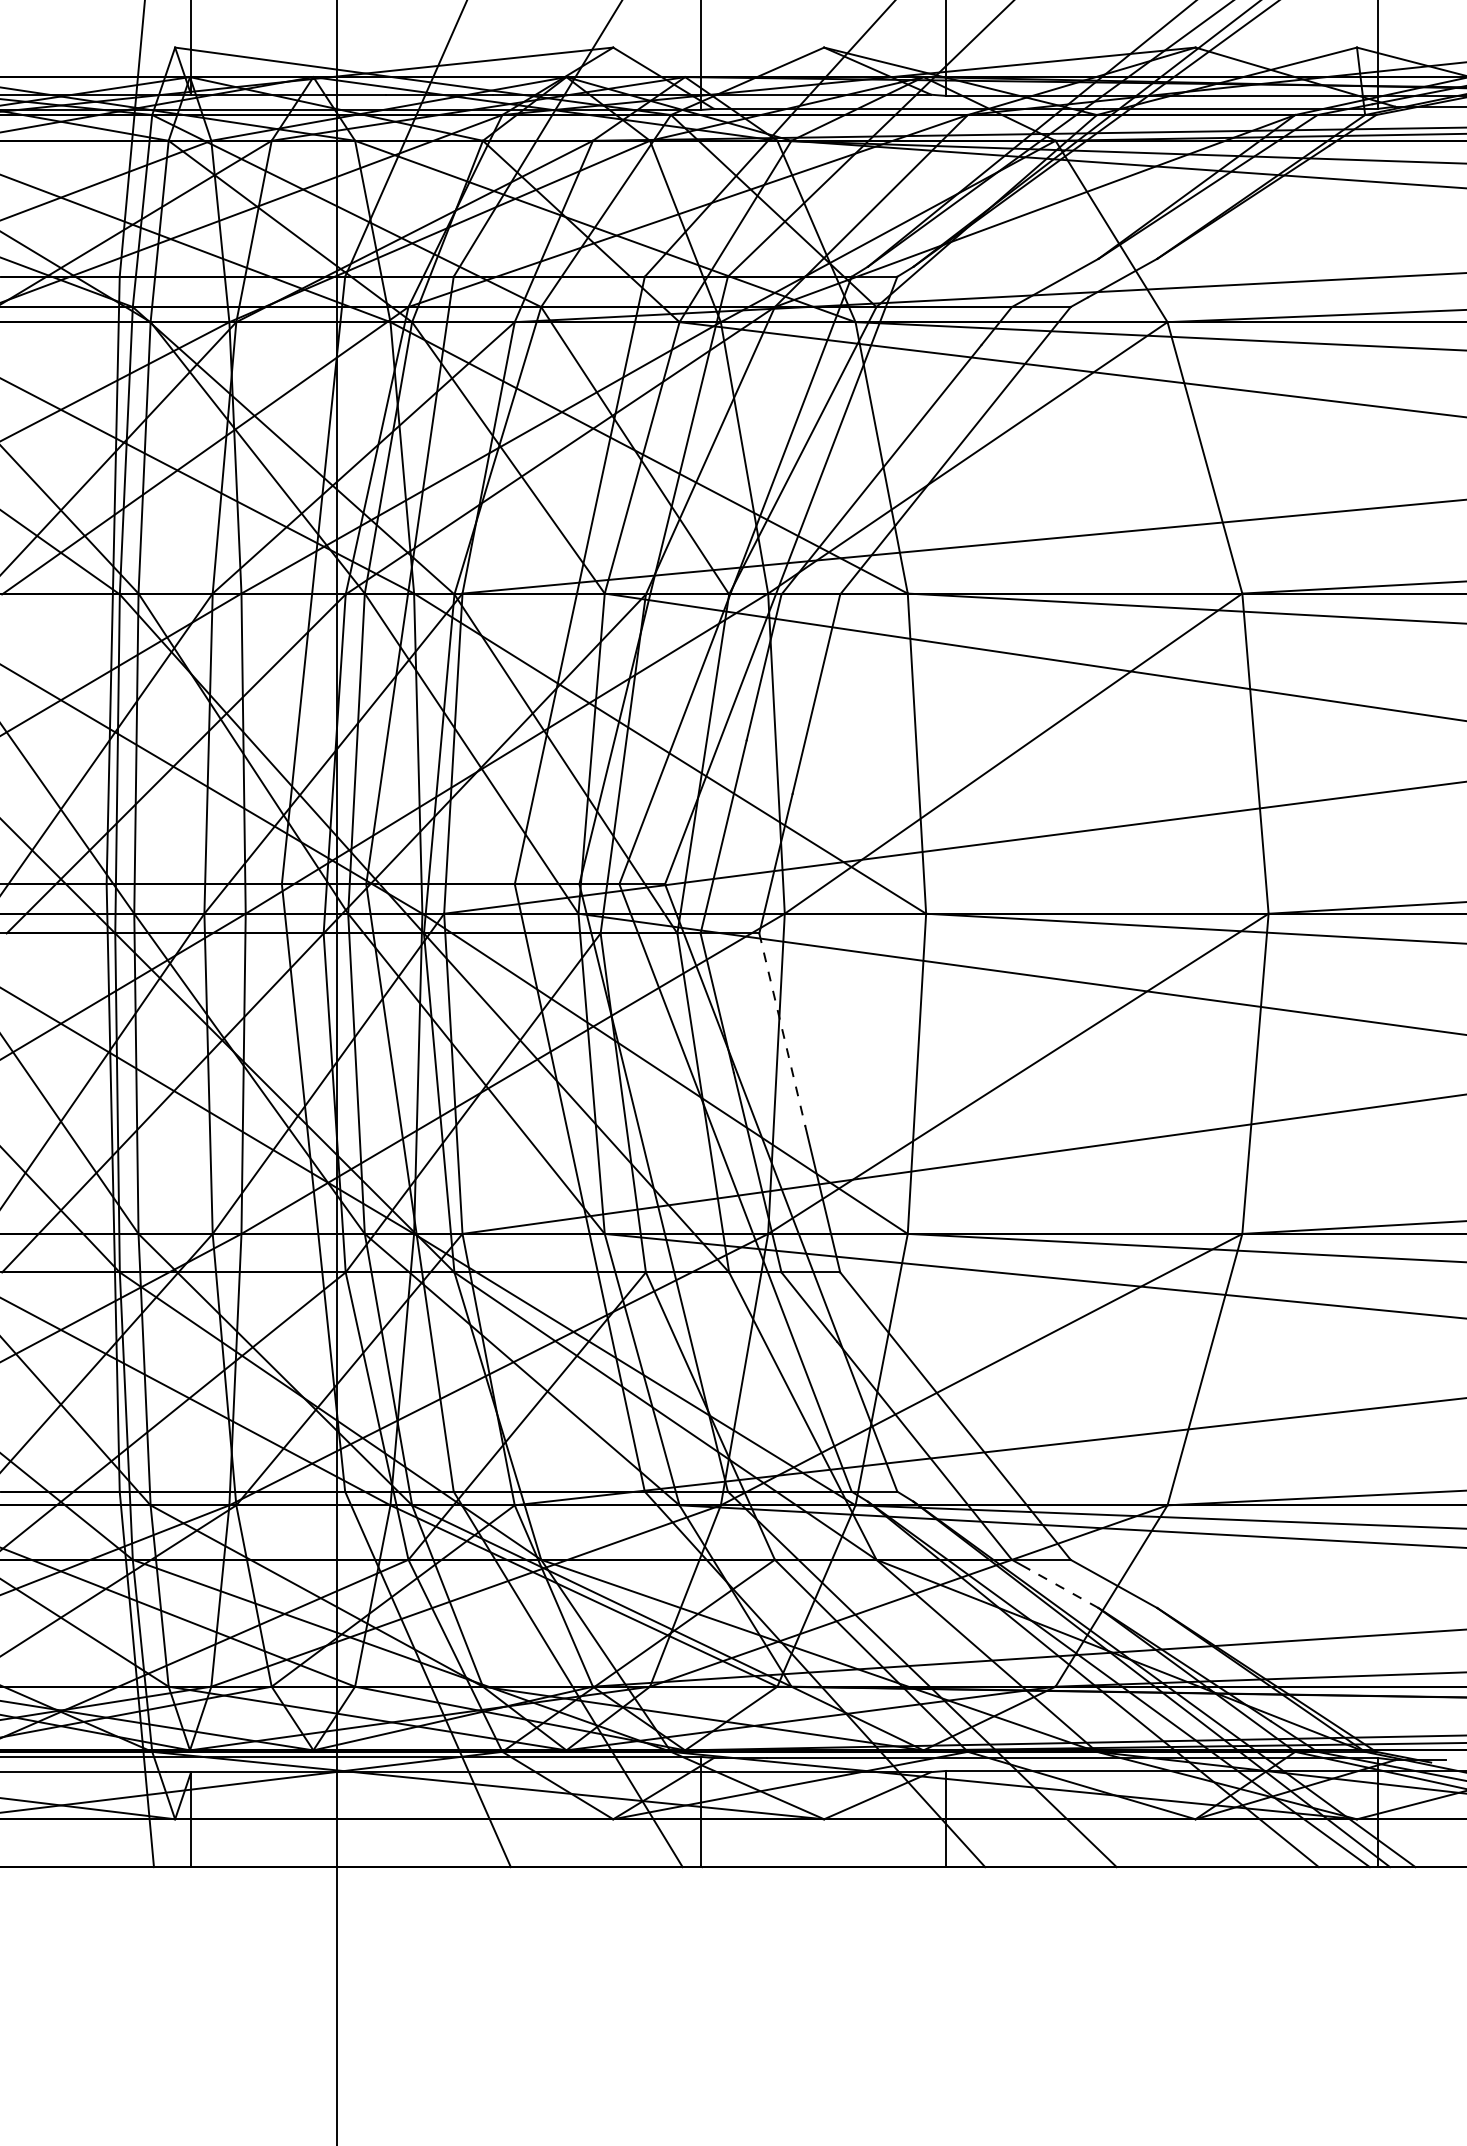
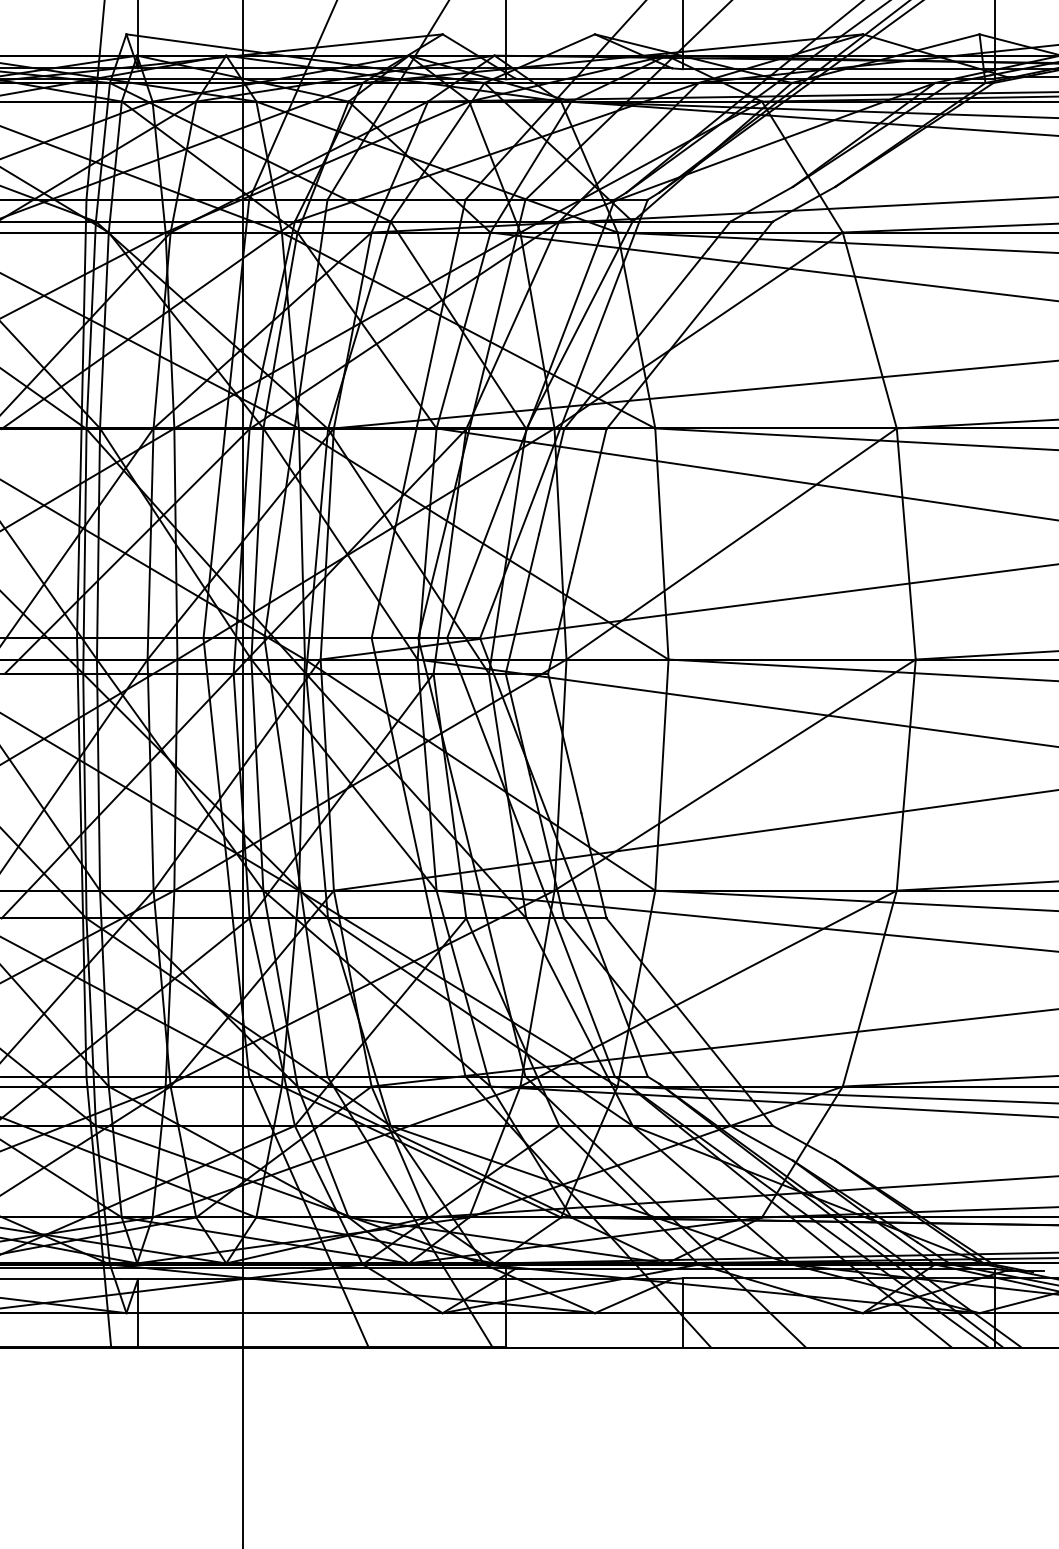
line: (781, 1030) -> (564, 743), dashed -> solid
line: (1064, 1588) -> (768, 1146), dashed -> solid

